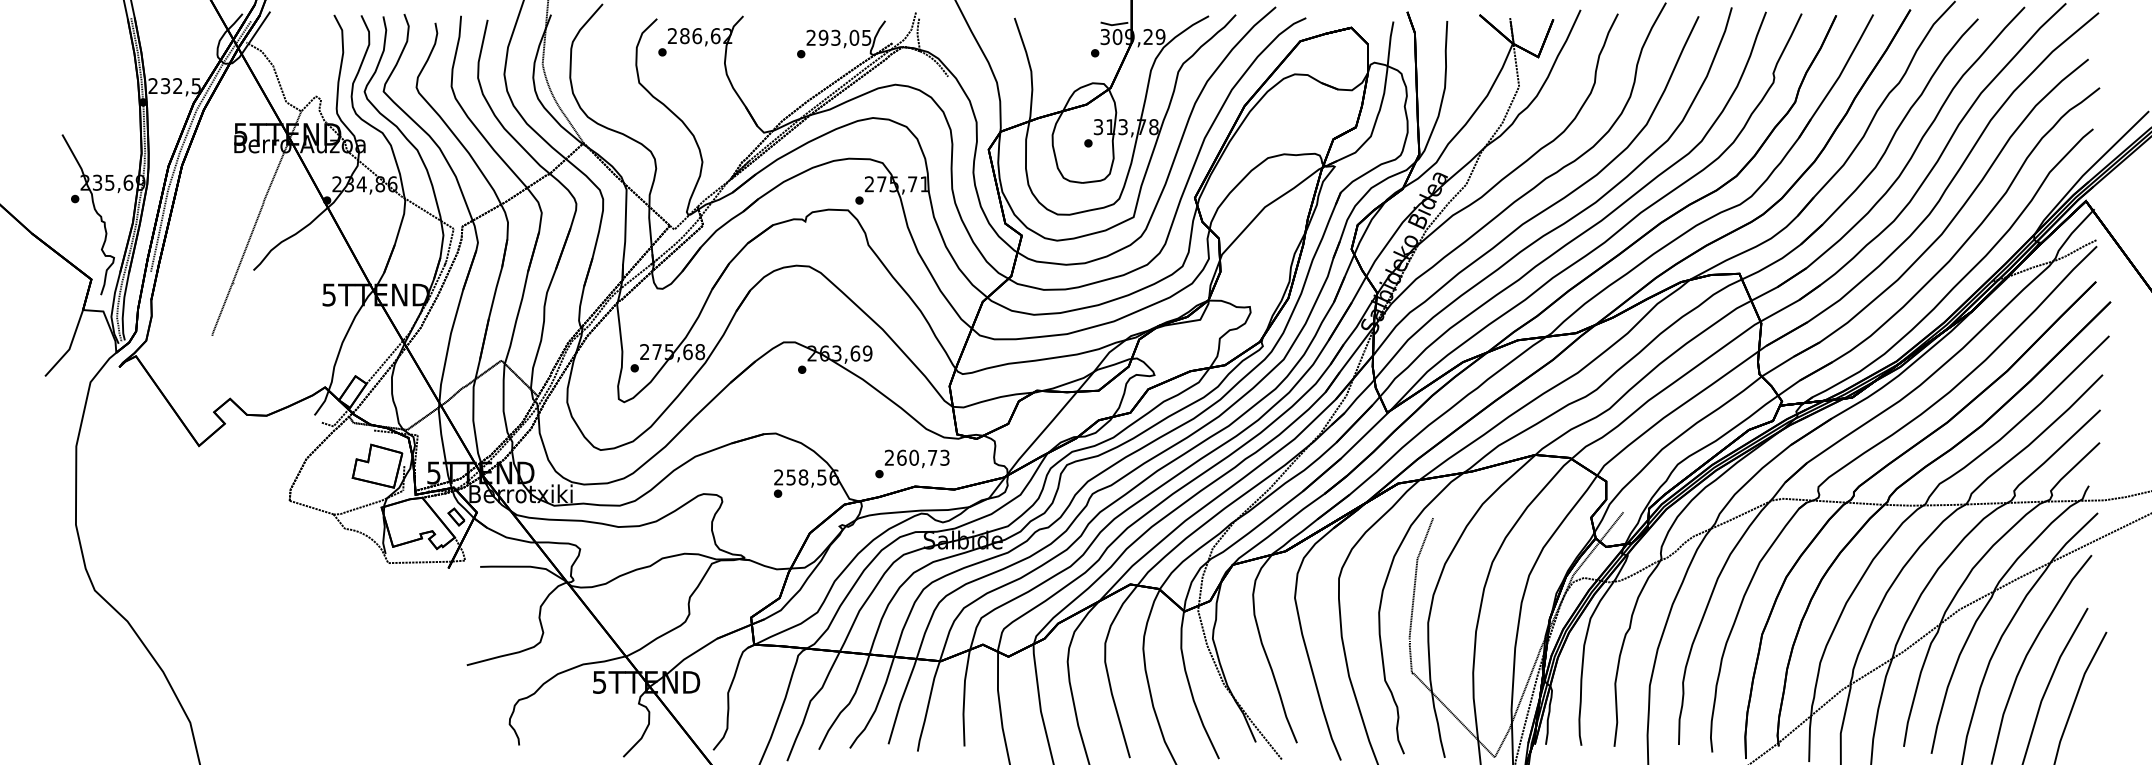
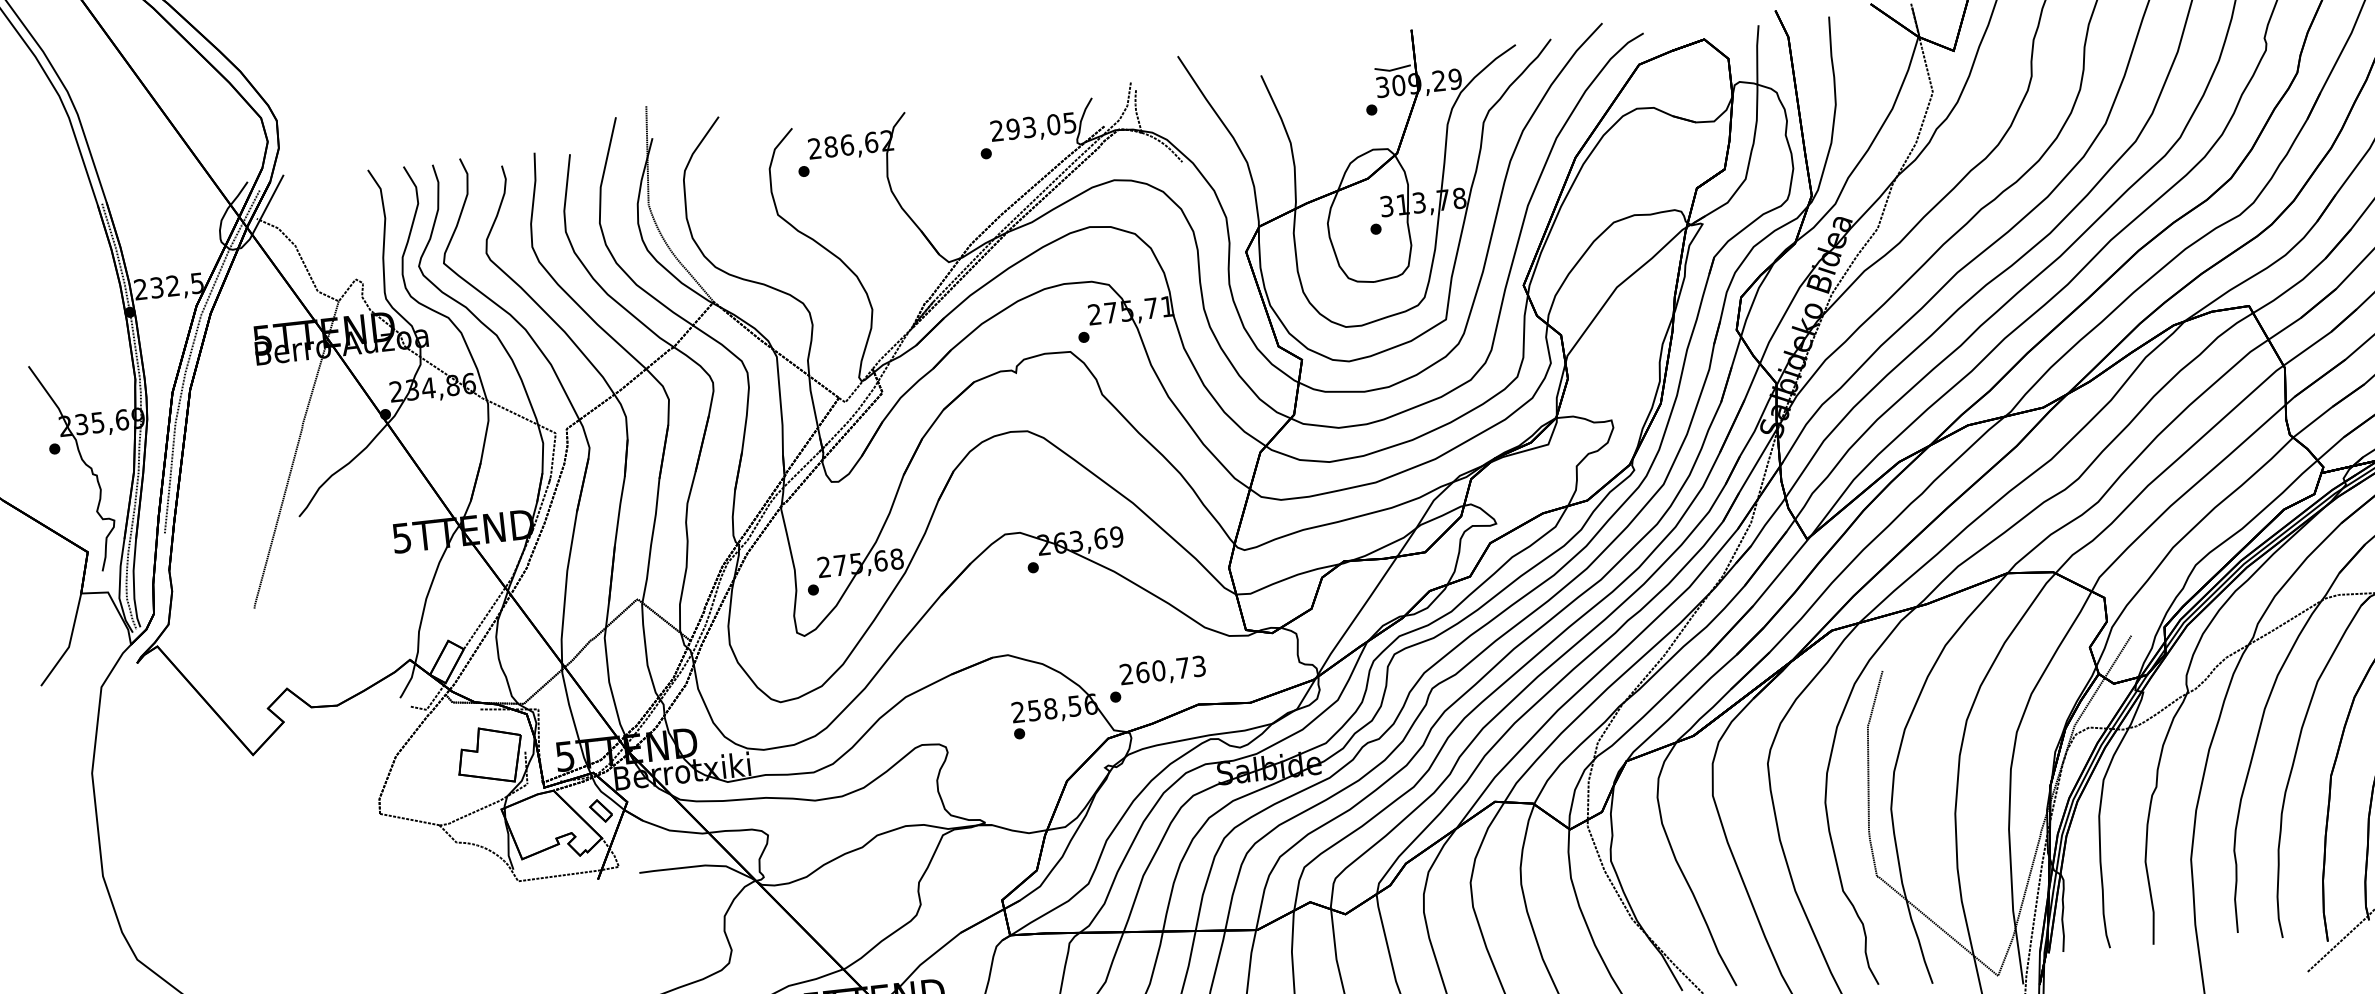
text: (912, 463) -> (1157, 678), moved

